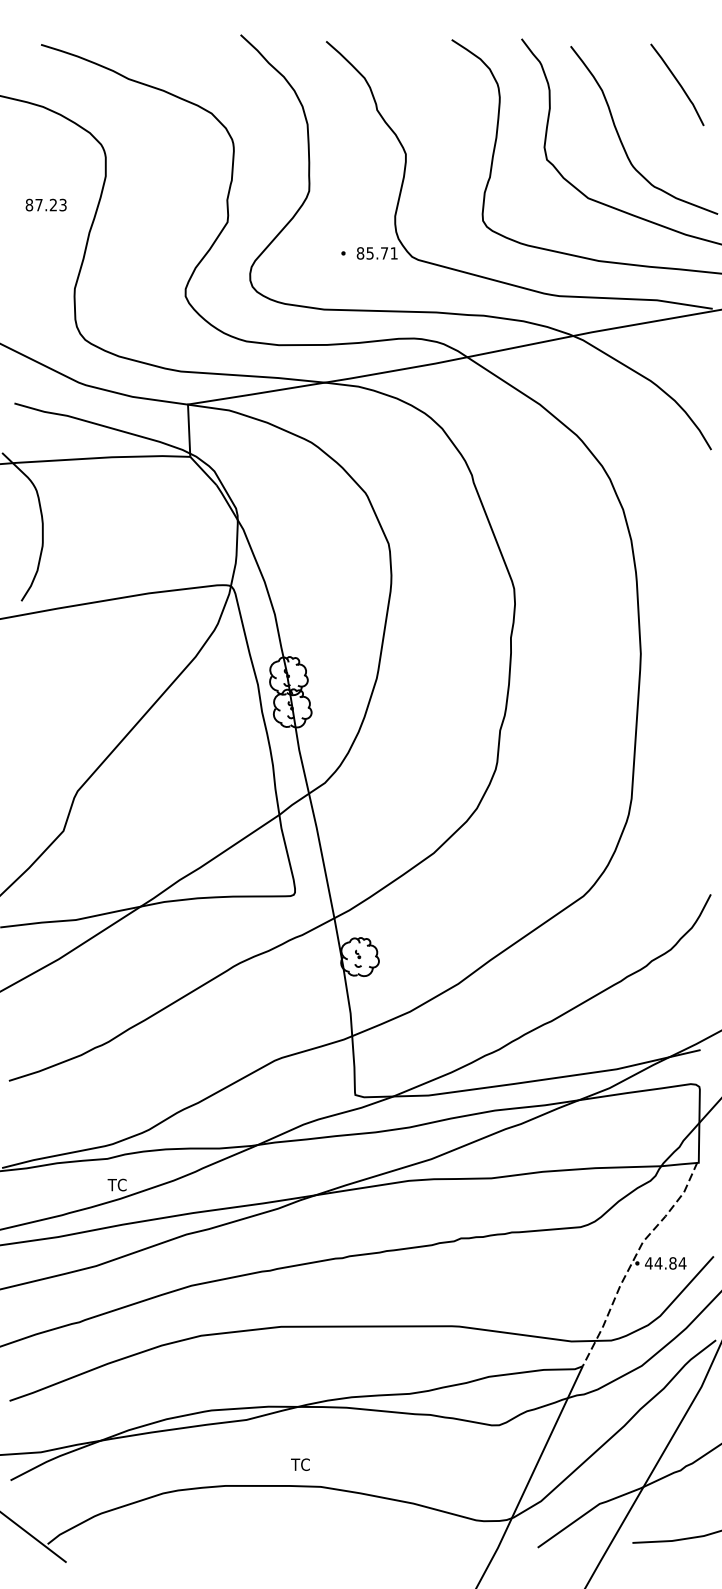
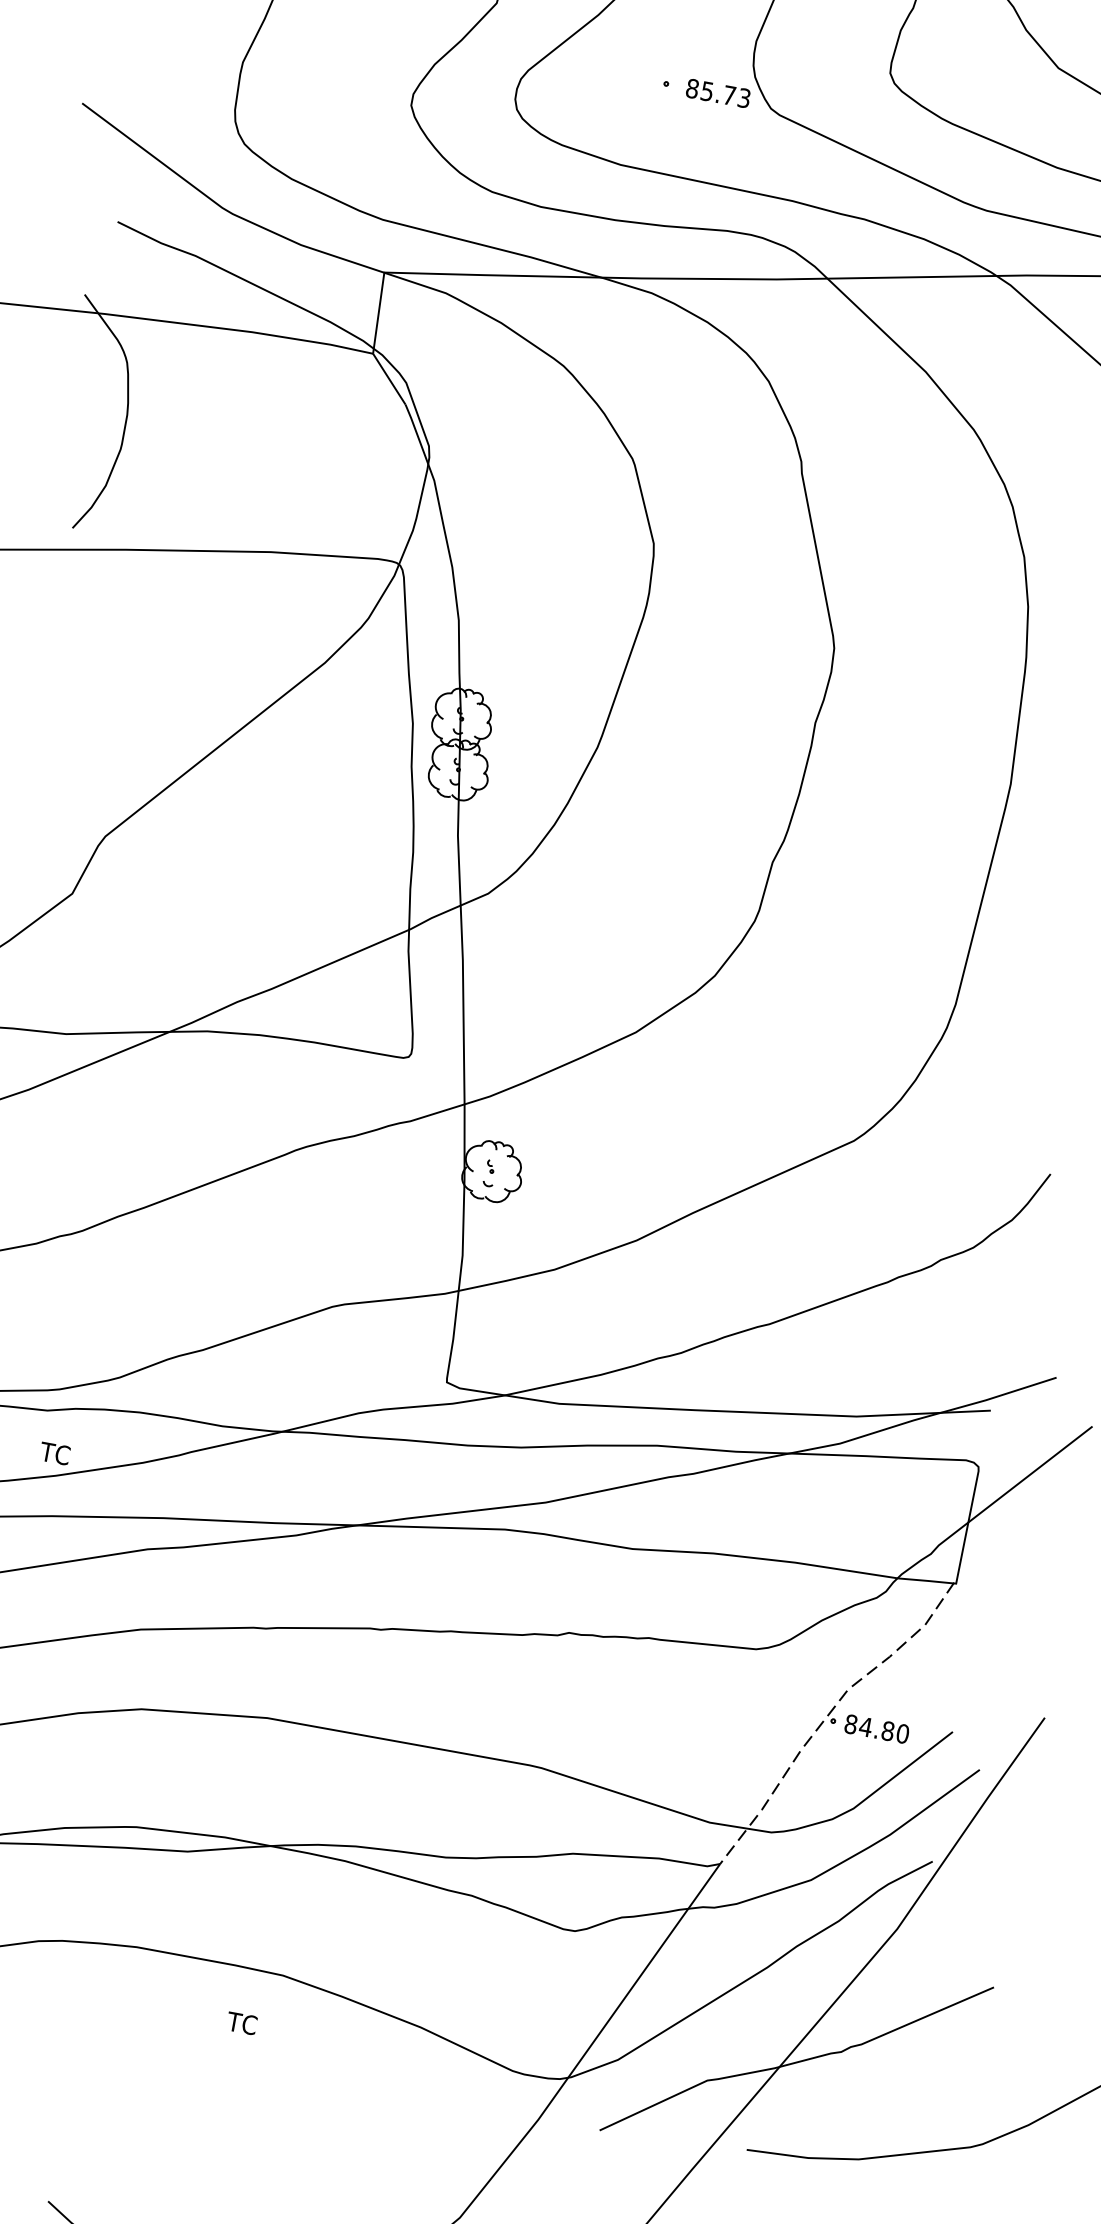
text: (393, 253) -> (743, 98), 85.71 -> 85.73
text: (665, 1263) -> (876, 1729), 44.84 -> 84.80
text: (300, 1464) -> (242, 2023), moved

